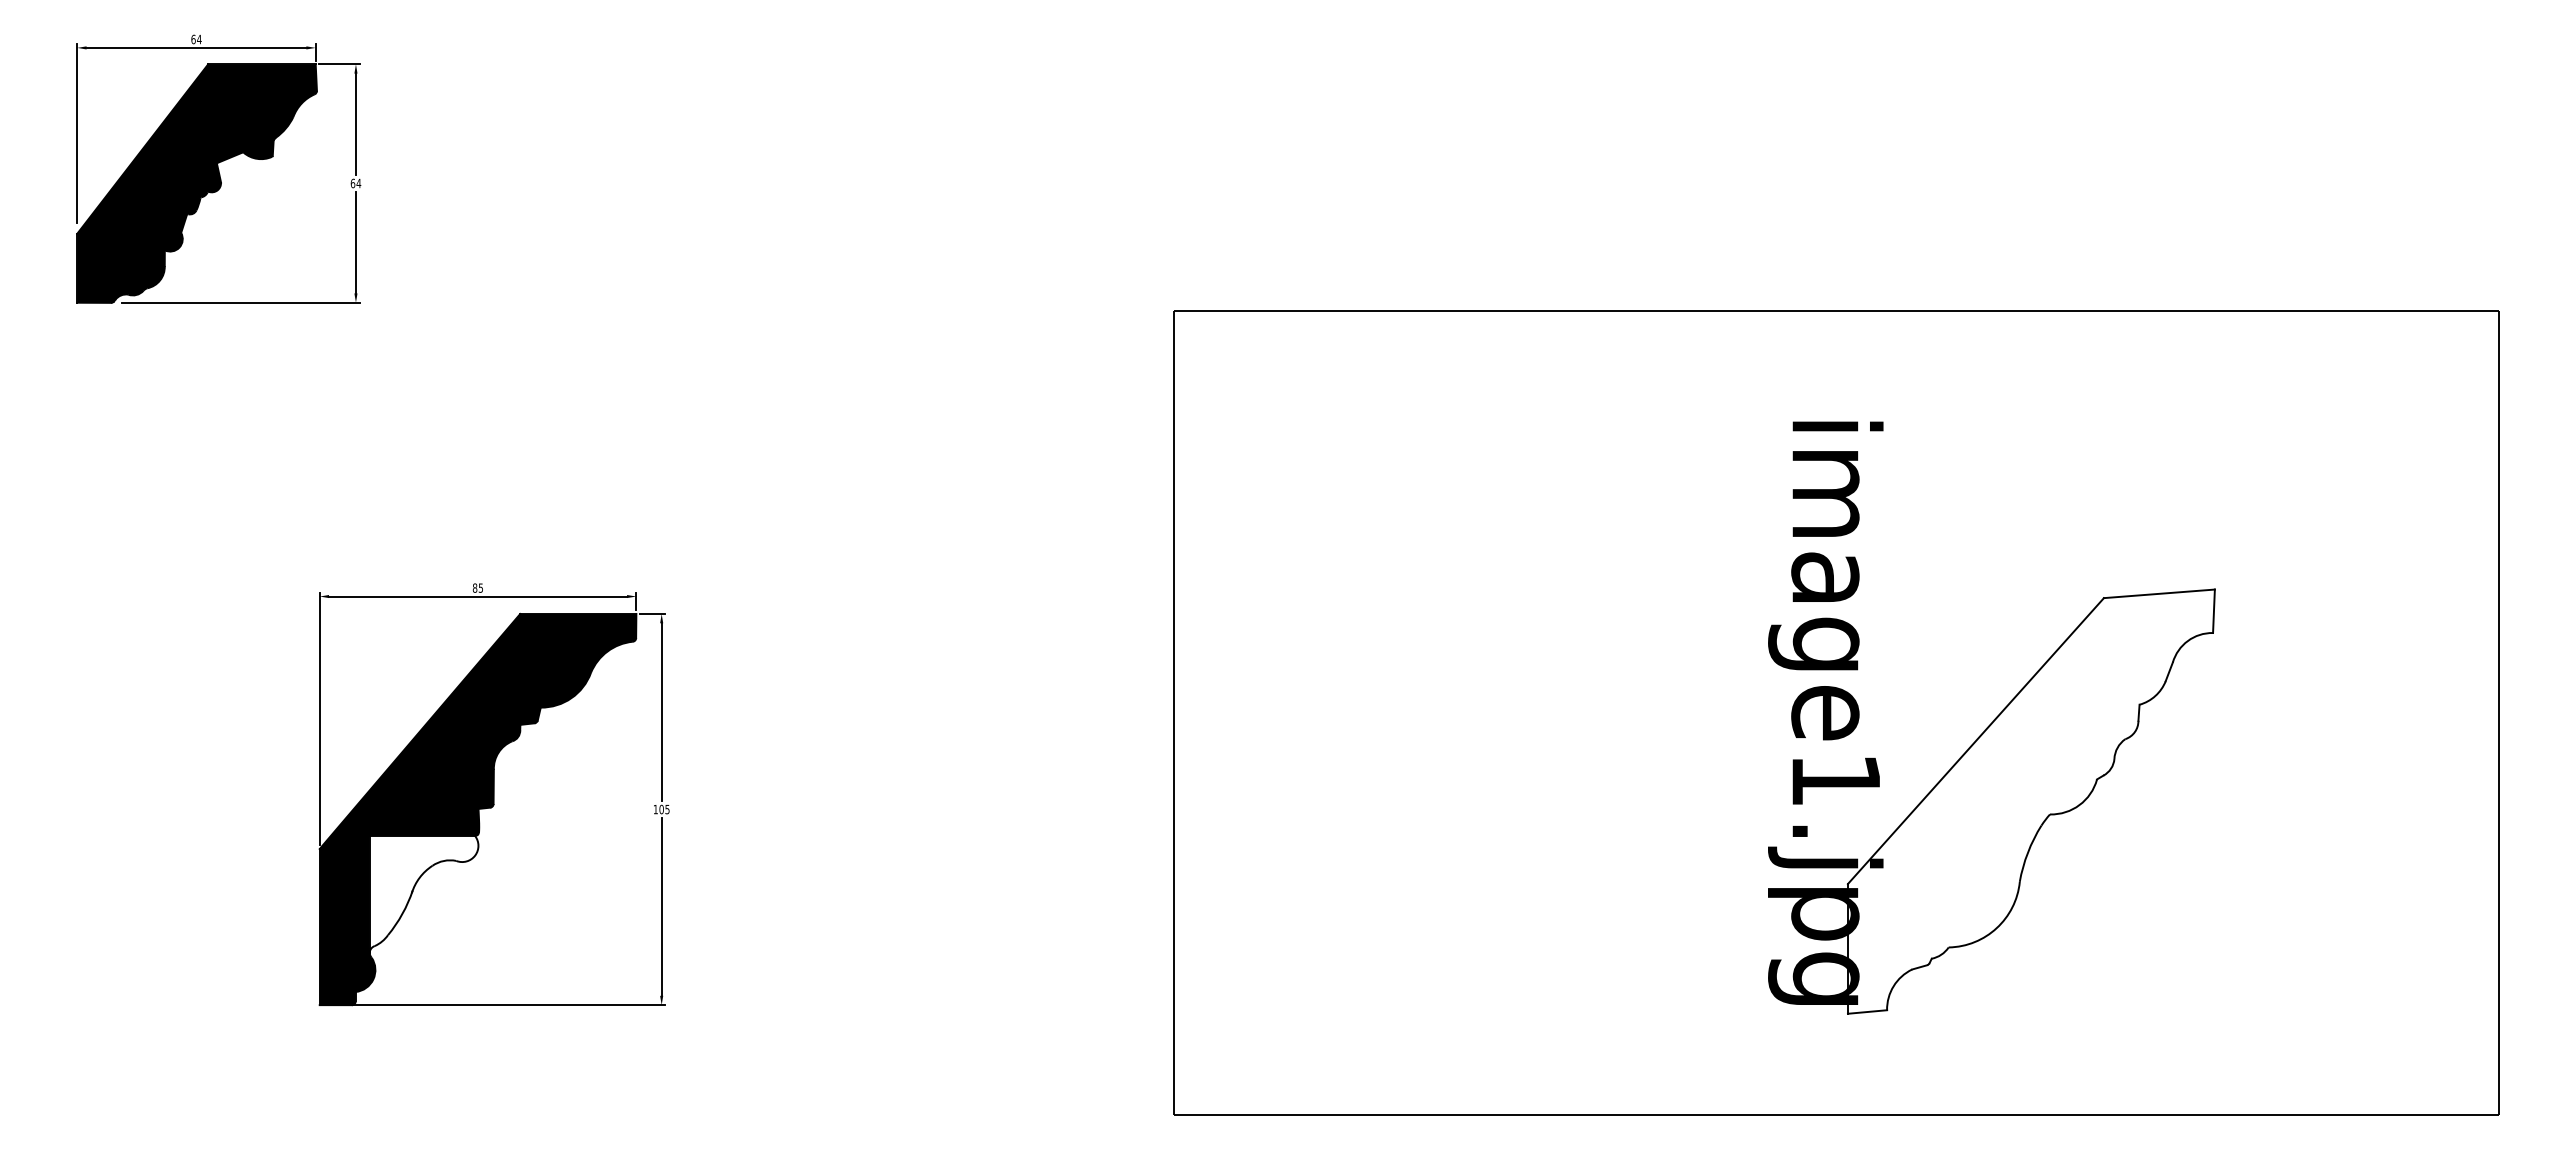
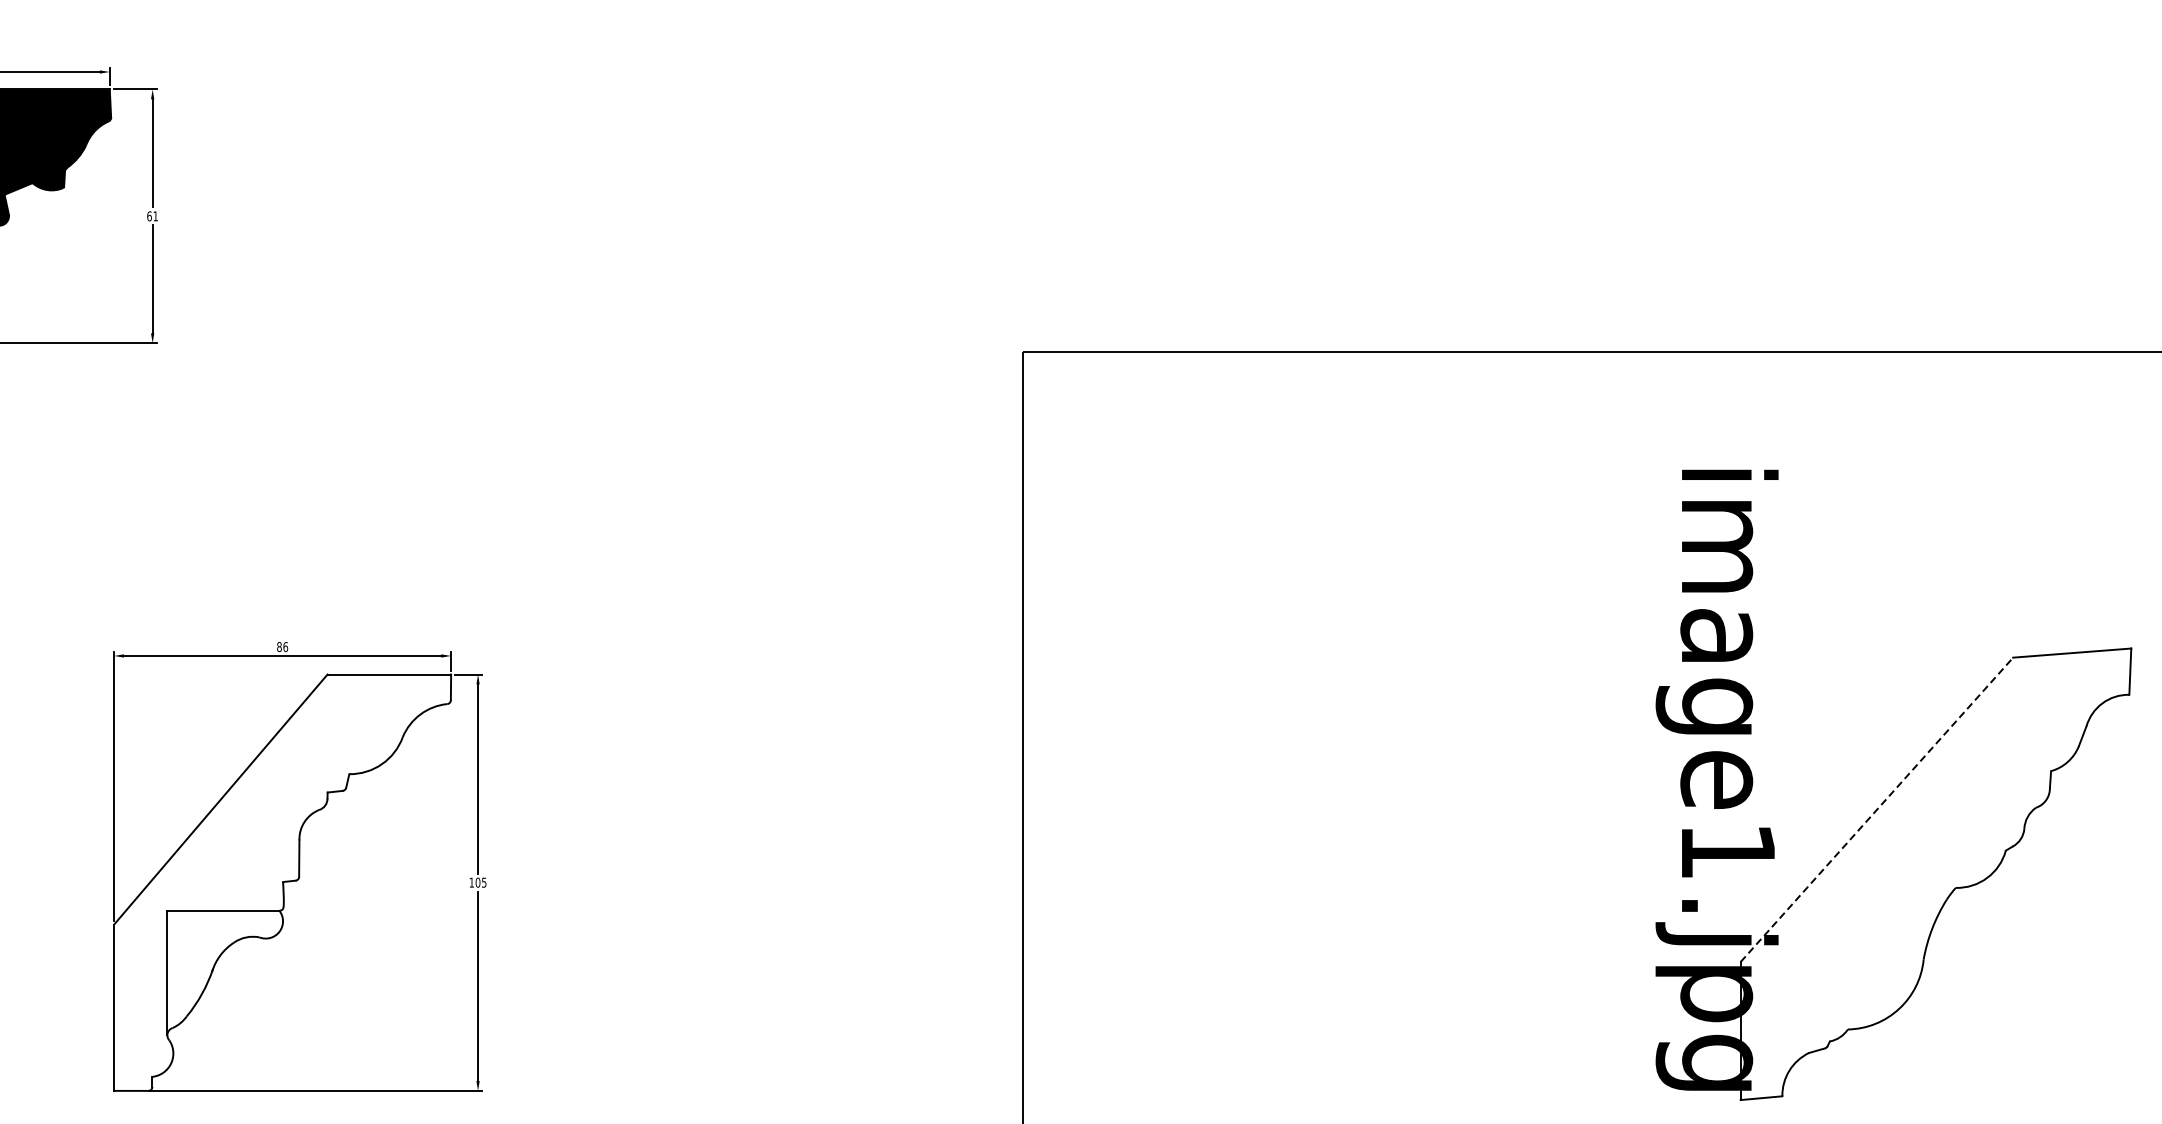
text: (358, 183) -> (155, 216), 64 -> 61
text: (480, 587) -> (285, 646), 85 -> 86
line: (1975, 741) -> (1876, 810), solid -> dashed
fill: (477, 809) -> (282, 882), removed

